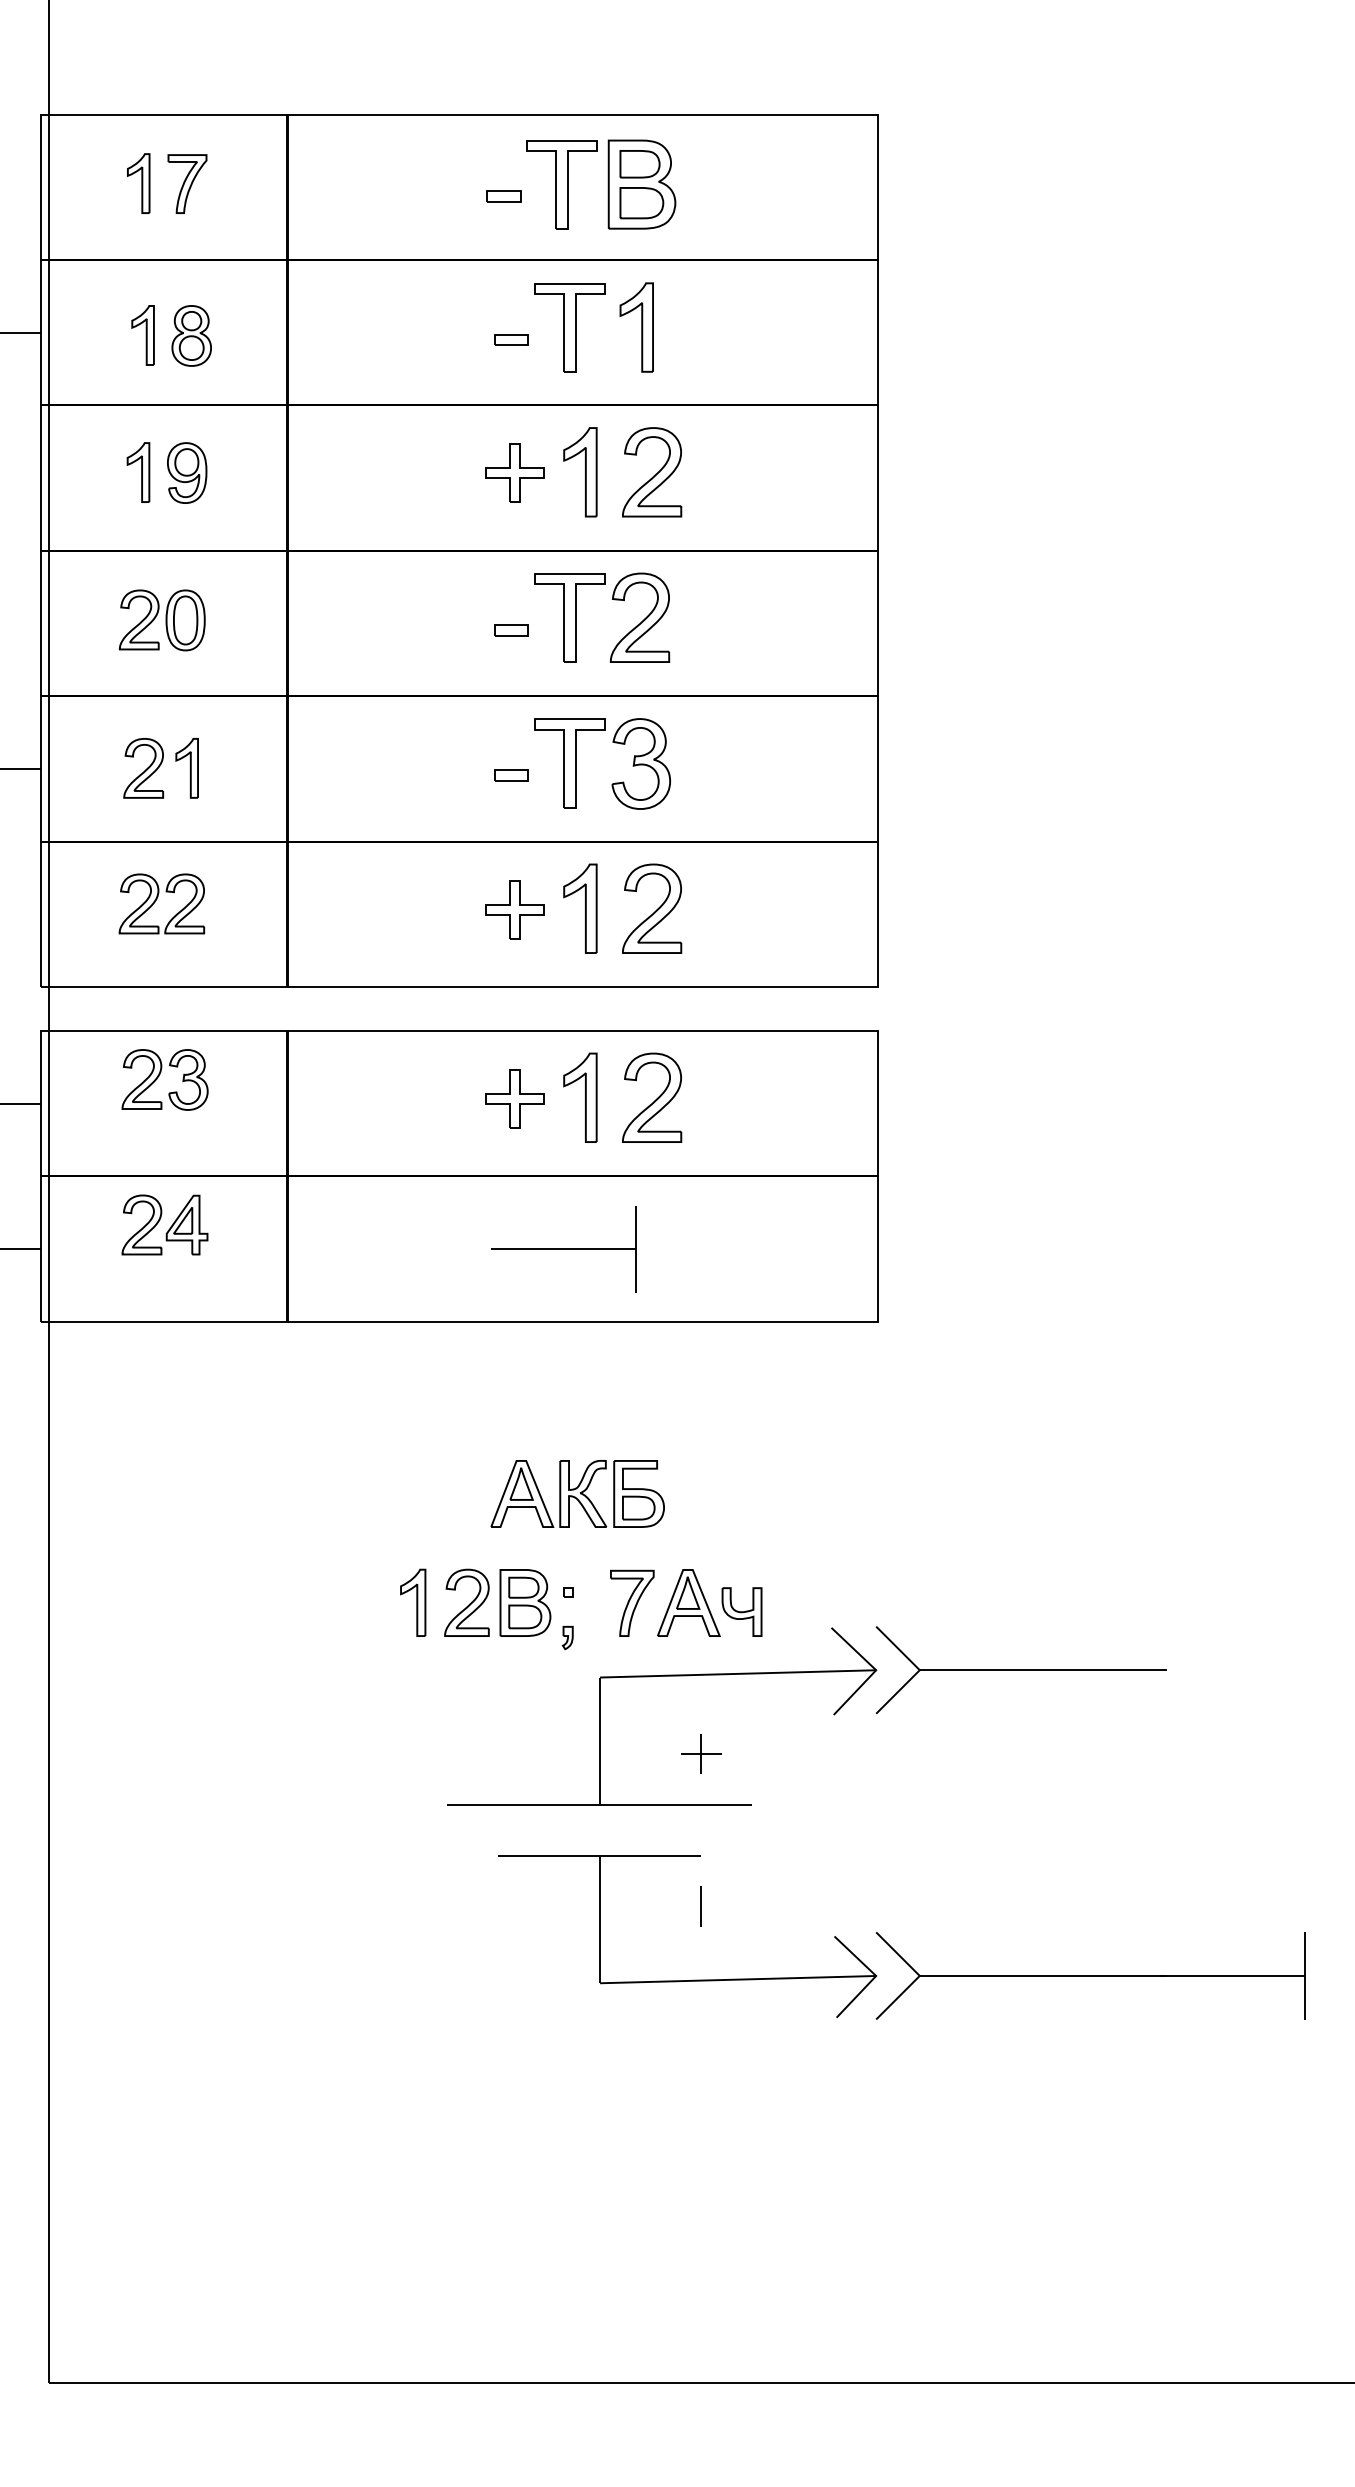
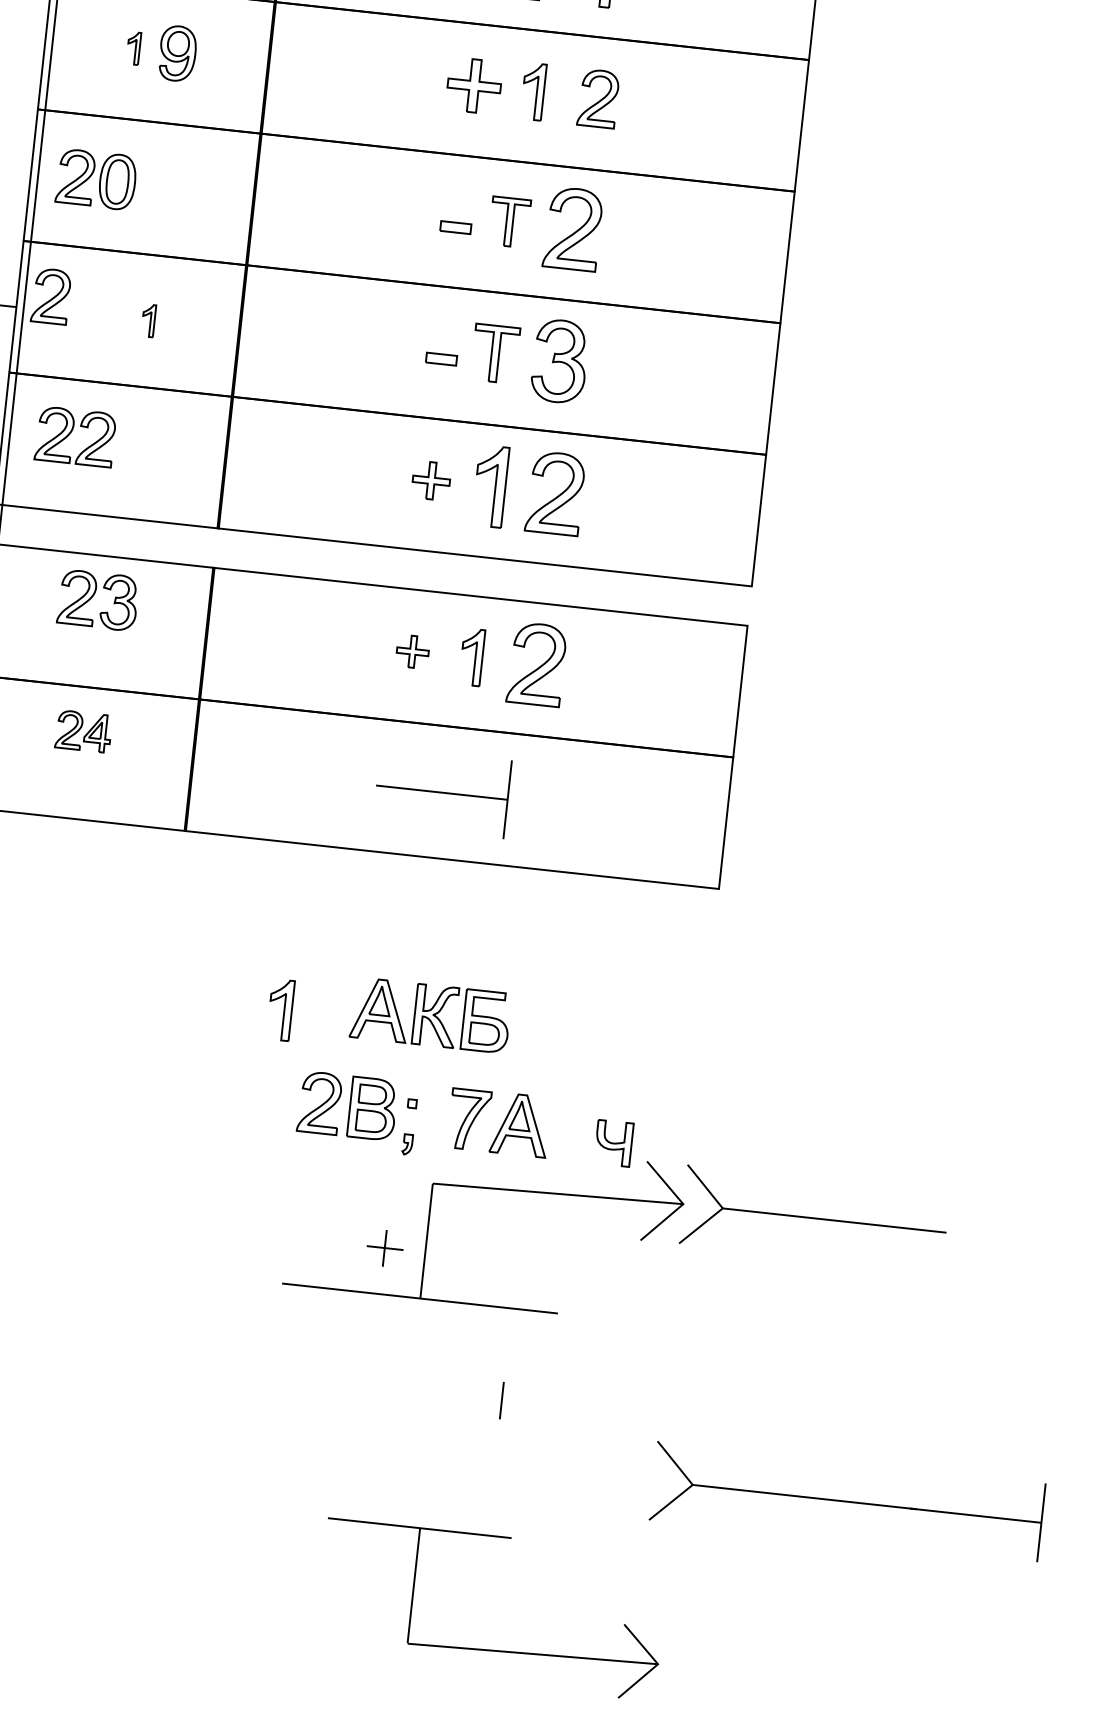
part: (138, 472) -> (133, 48), size x0.6
part: (580, 472) -> (533, 91), size x0.7
part: (652, 472) -> (598, 98), size x0.7
part: (569, 617) -> (509, 221), size x0.6
part: (162, 620) -> (96, 179), moved
part: (569, 763) -> (495, 353), size x0.7
part: (143, 768) -> (51, 296), moved
part: (186, 768) -> (148, 320), size x0.6
part: (161, 903) -> (75, 436), moved
part: (514, 909) -> (430, 480), size x0.7
part: (580, 1097) -> (472, 657), size x0.7
part: (514, 1098) -> (412, 651), size x0.6
part: (164, 1224) -> (83, 731), size x0.7
part: (413, 1602) -> (281, 1009), moved
part: (741, 1611) -> (613, 1142), moved
part: (701, 1753) -> (385, 1247), moved
part: (692, 1979) -> (491, 1649), moved

